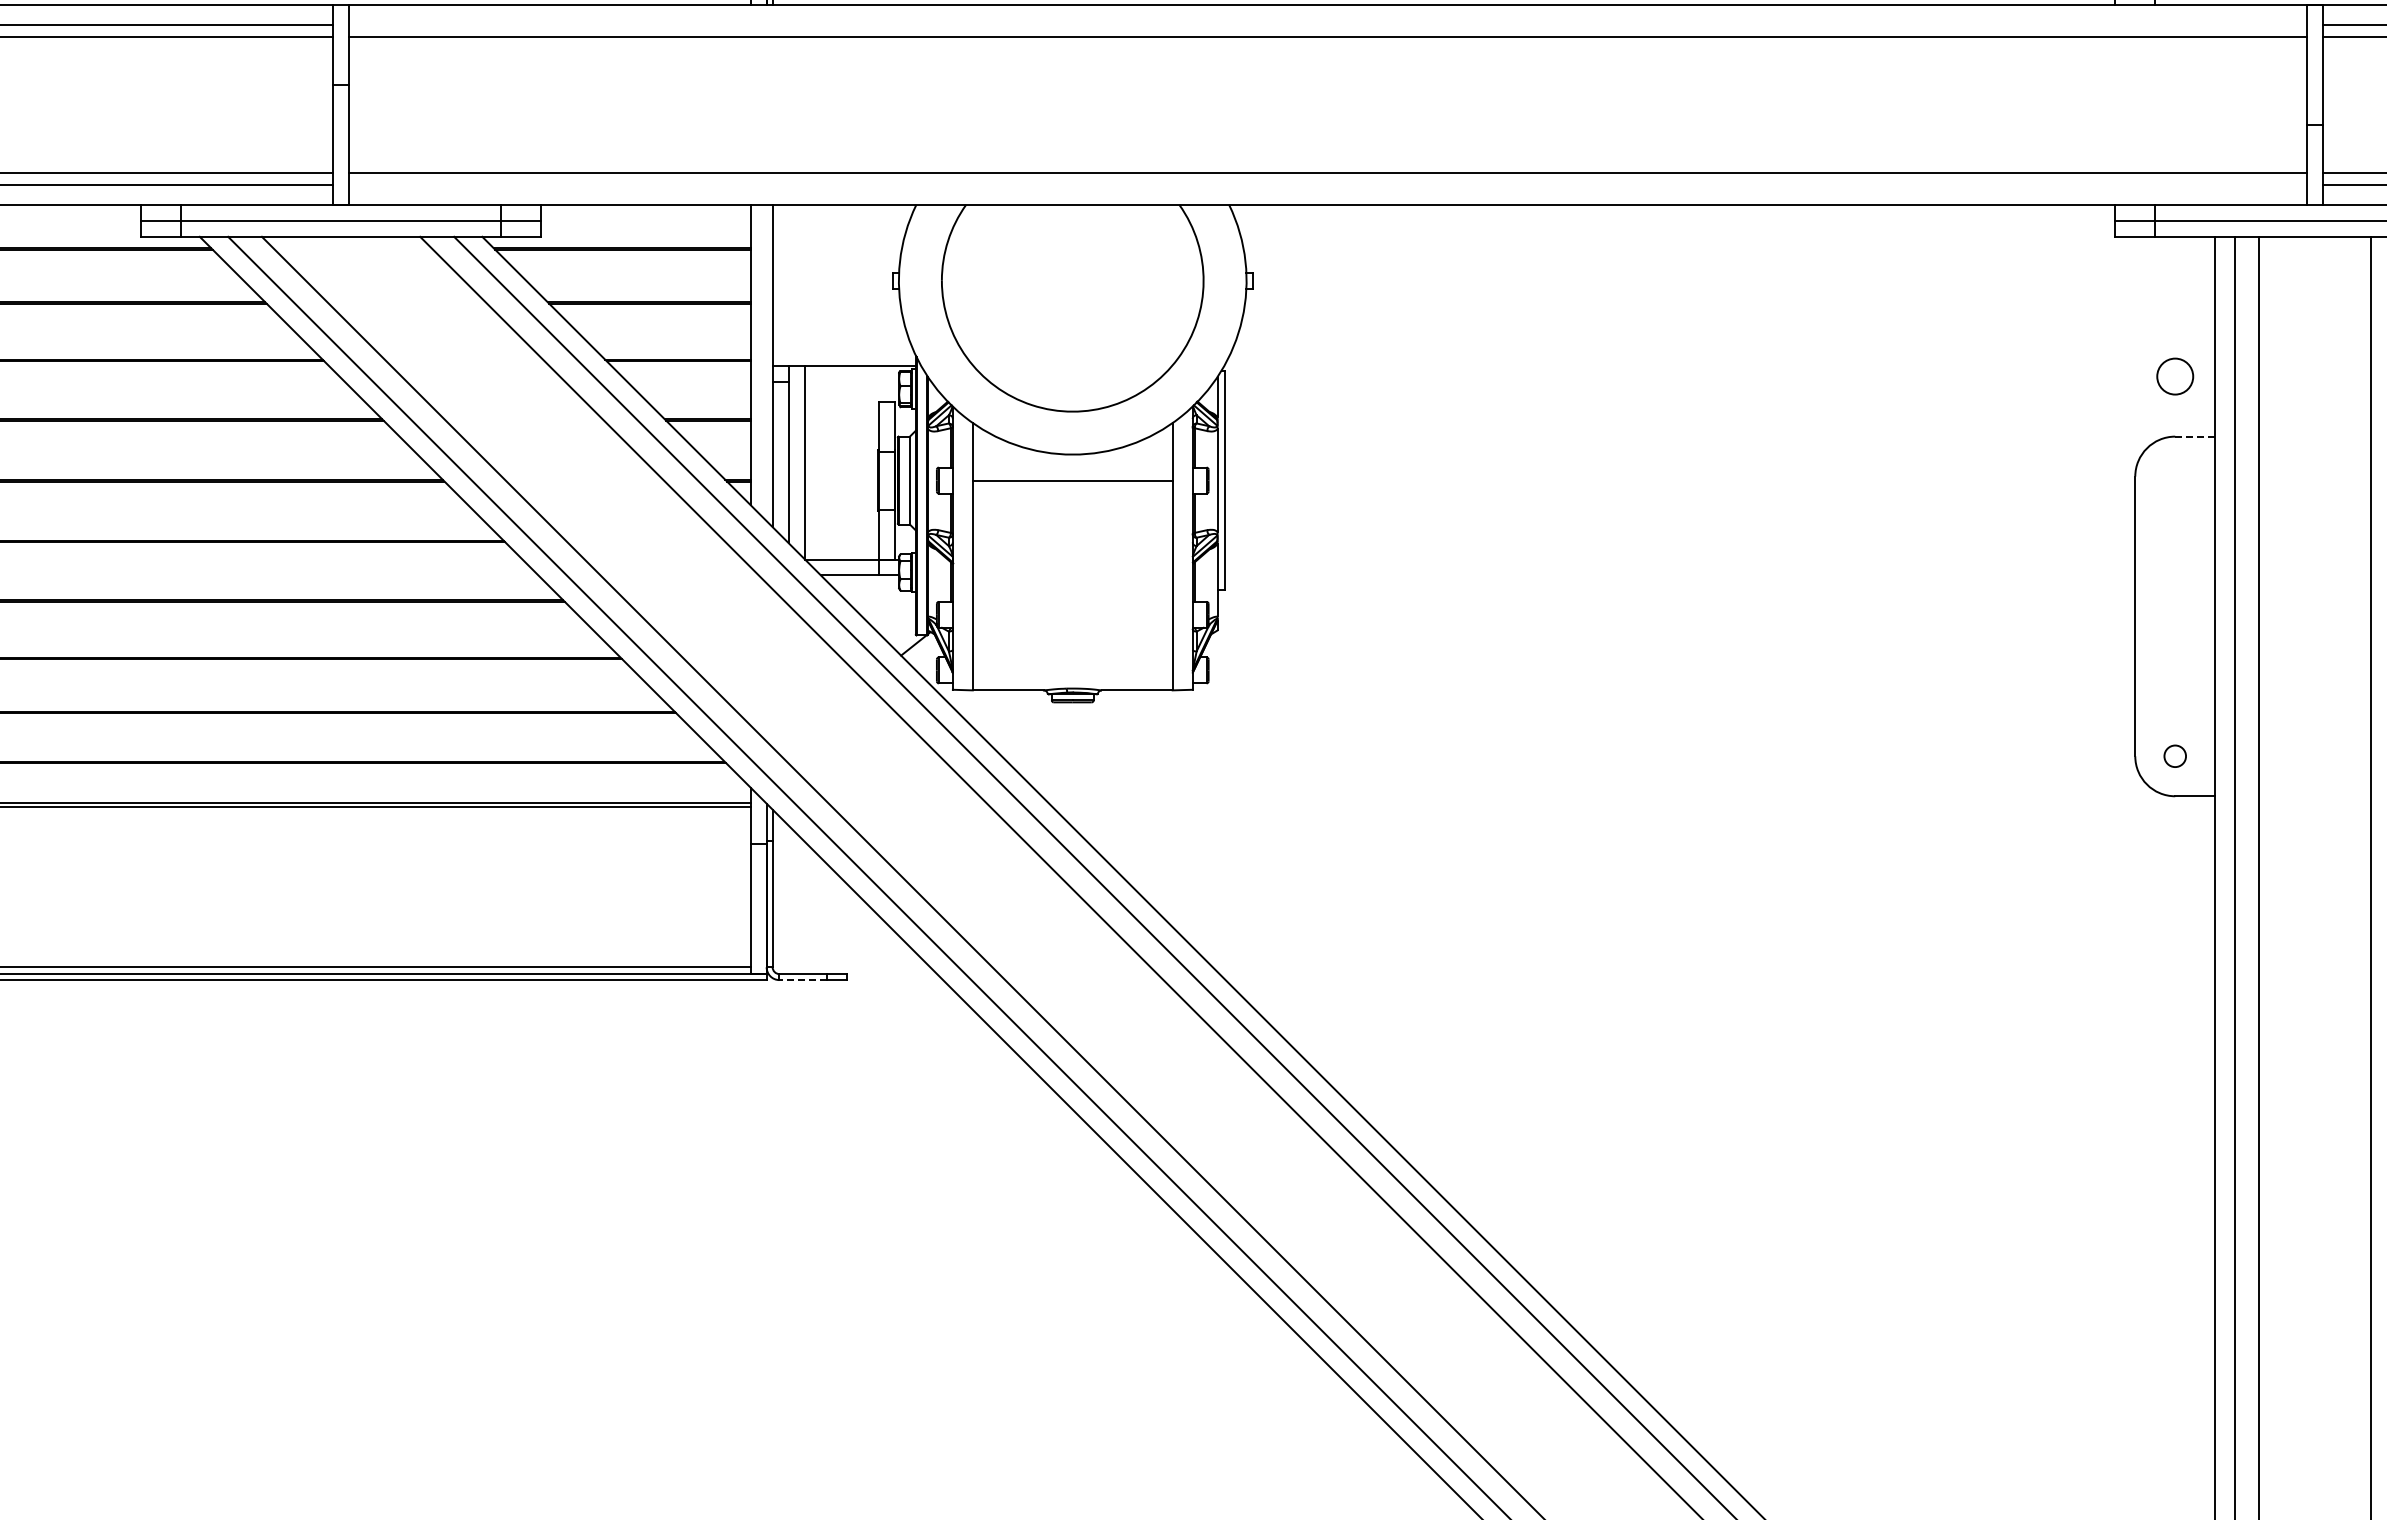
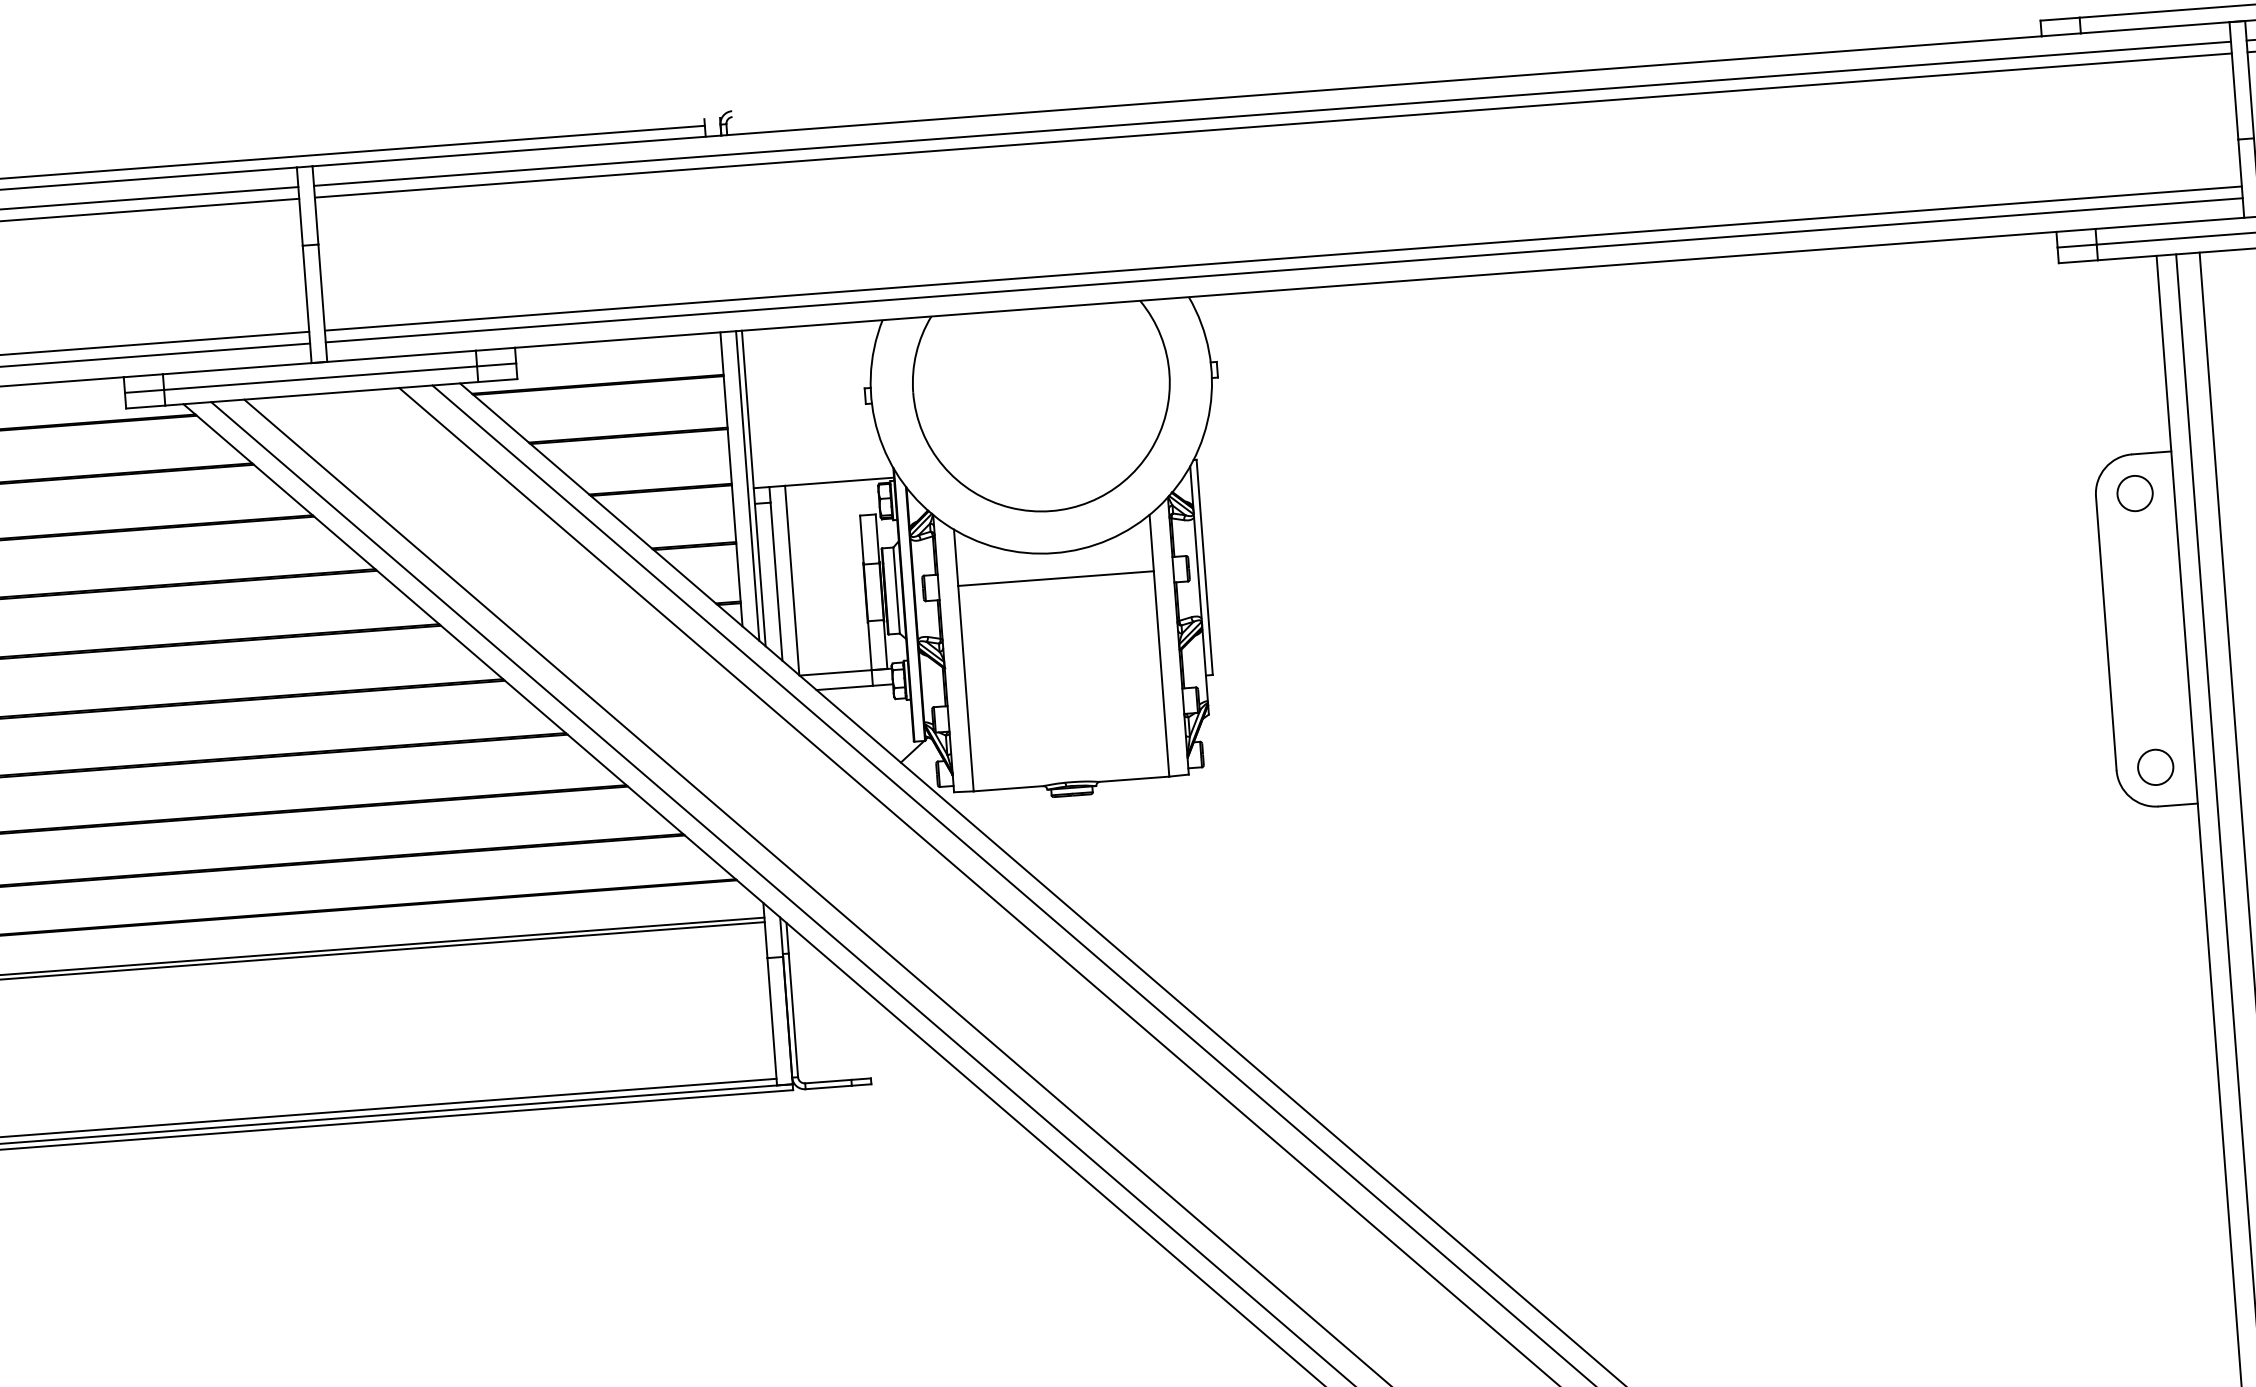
line: (1328, 25) -> (1272, 114), added
line: (1328, 184) -> (1284, 269), added
line: (766, 362) -> (747, 485), added
circle: (2175, 376) -> (2135, 493), moved
line: (2195, 436) -> (2152, 452), dashed -> solid
circle: (2175, 756) -> (2155, 767), size x1.67
line: (803, 980) -> (829, 1087), dashed -> solid

